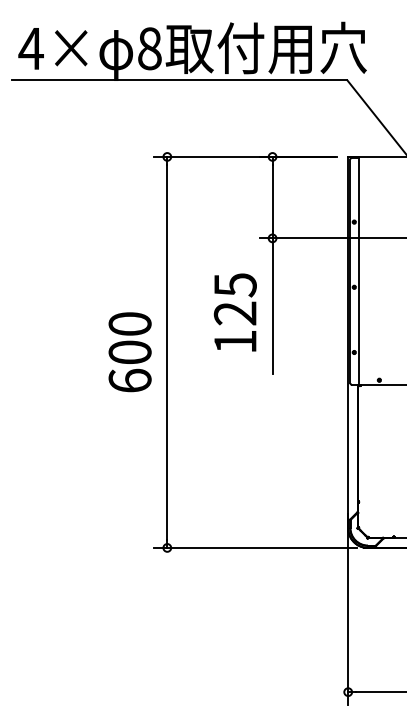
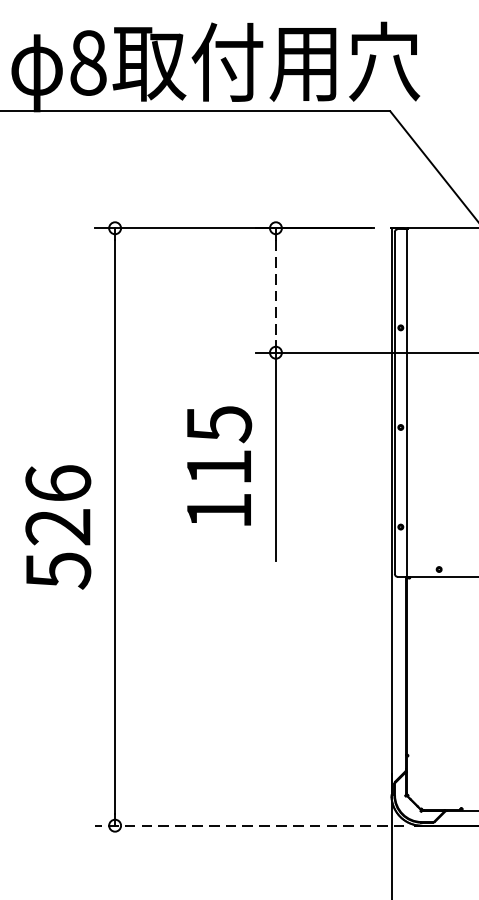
line: (272, 197) -> (275, 290), solid -> dashed
text: (234, 313) -> (217, 467), 125 -> 115
text: (129, 352) -> (57, 527), 600 -> 526
line: (254, 547) -> (248, 825), solid -> dashed

